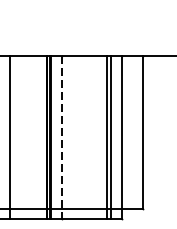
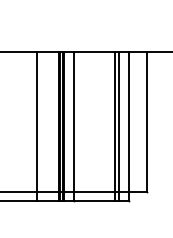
line: (9, 137) -> (36, 126), moved
line: (62, 138) -> (73, 127), dashed -> solid

